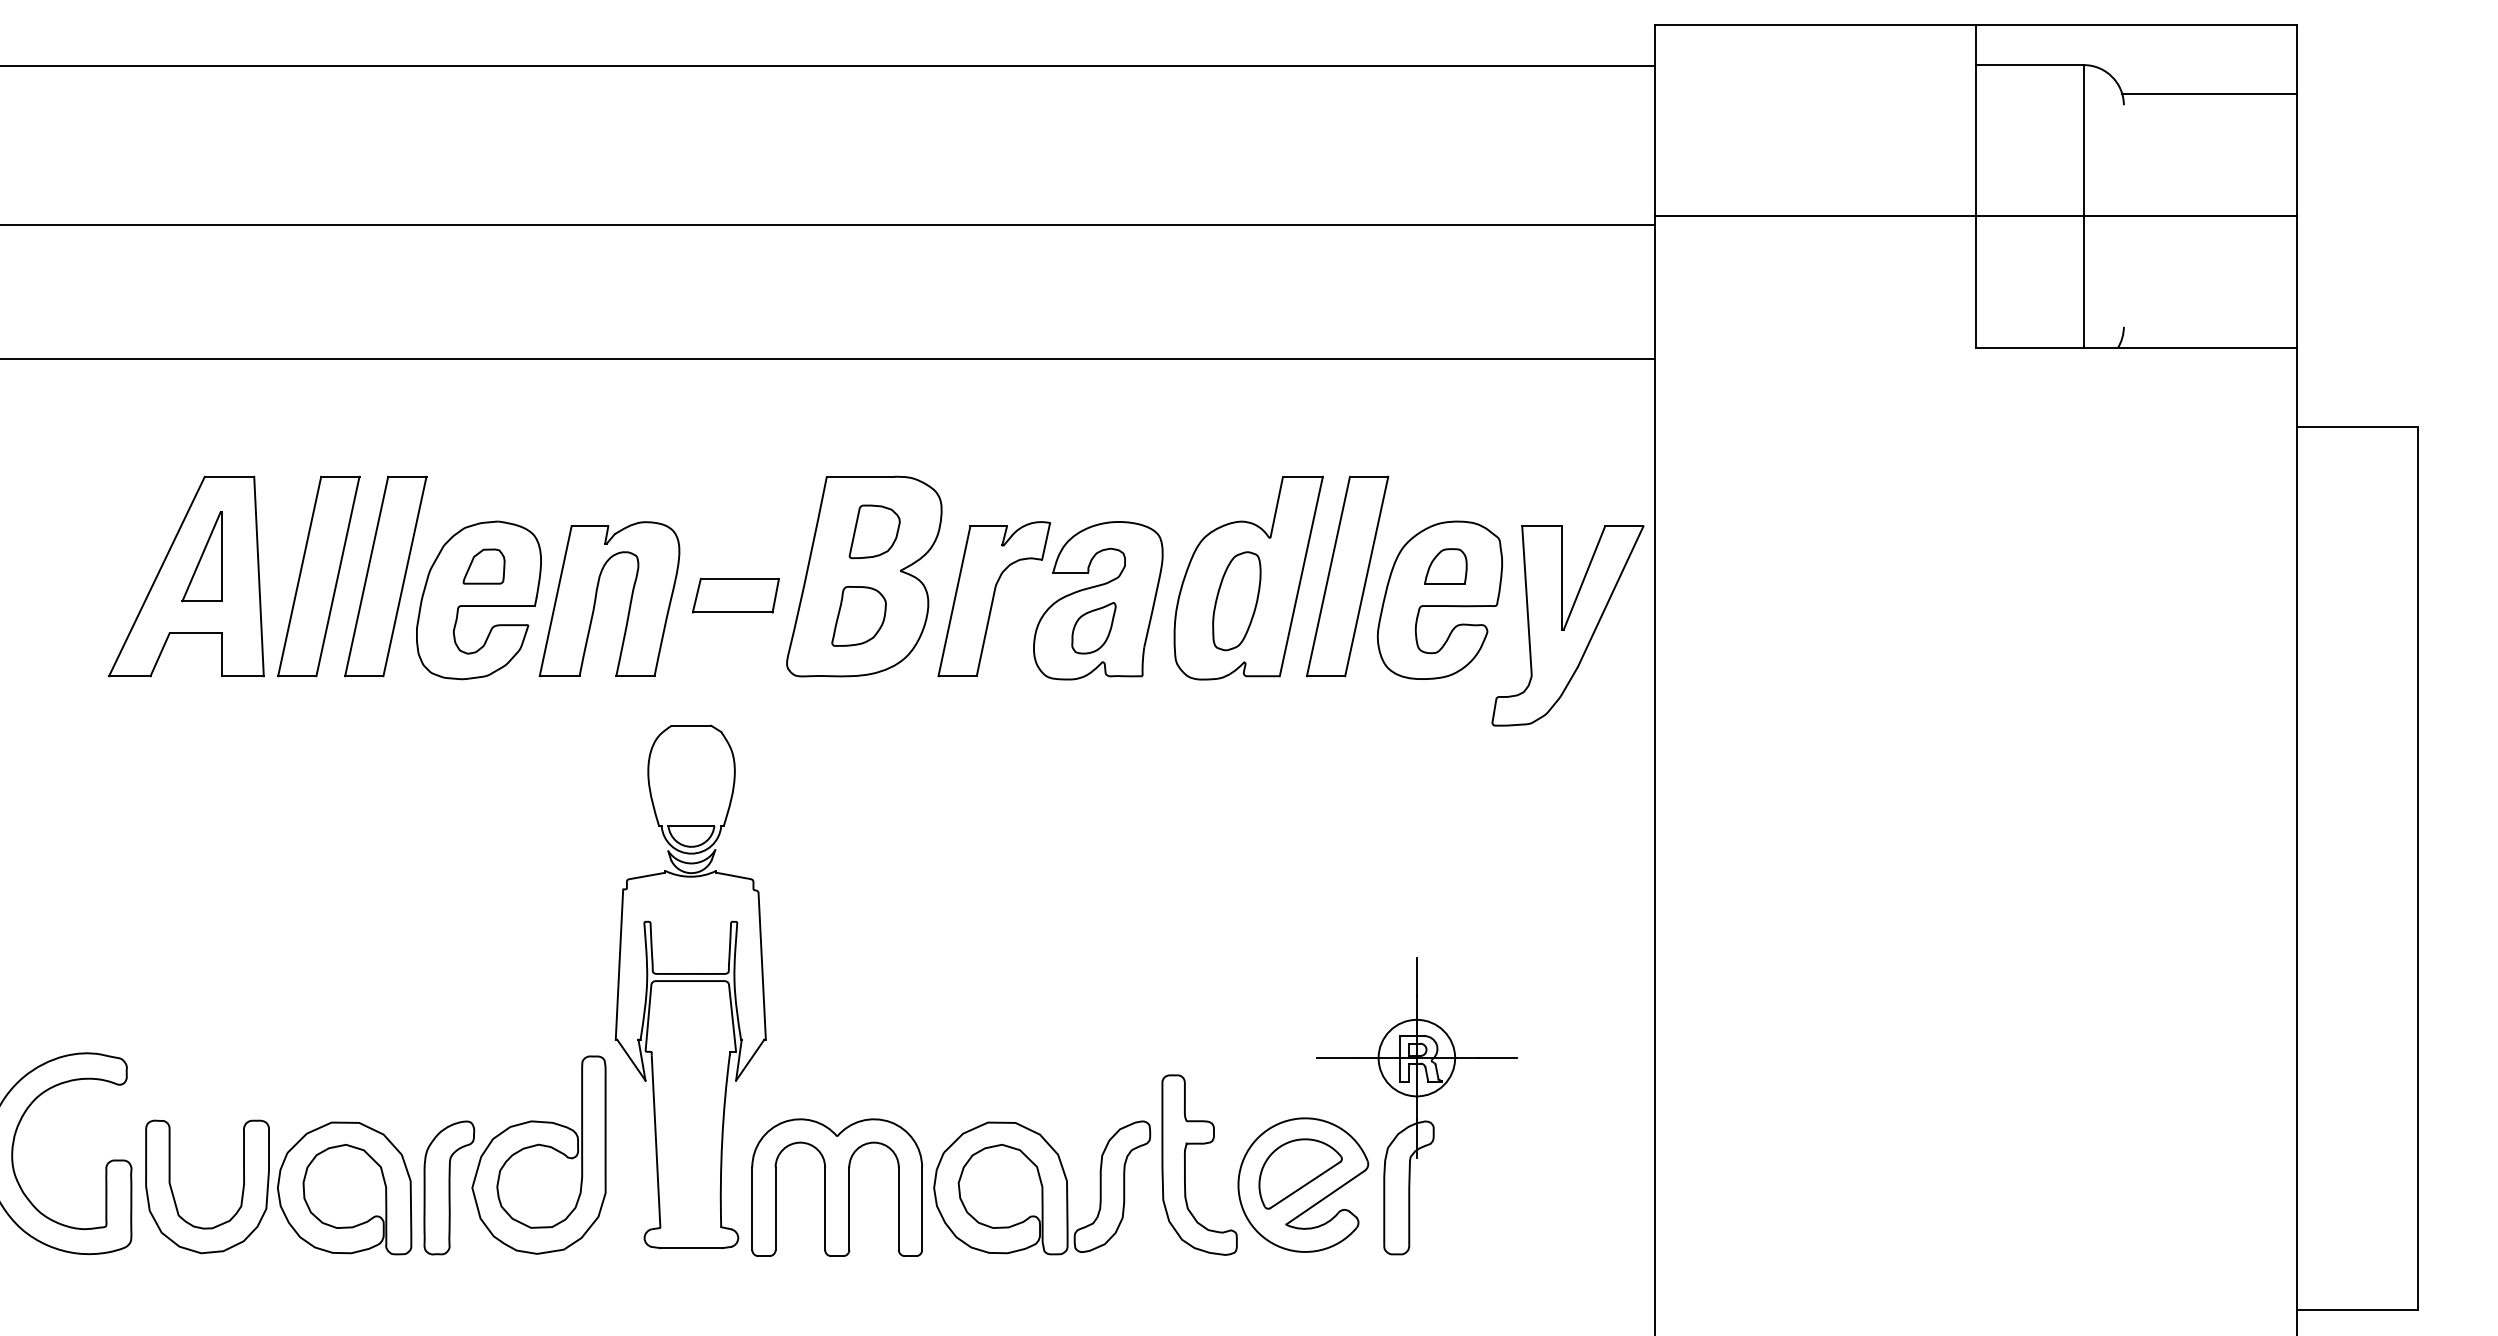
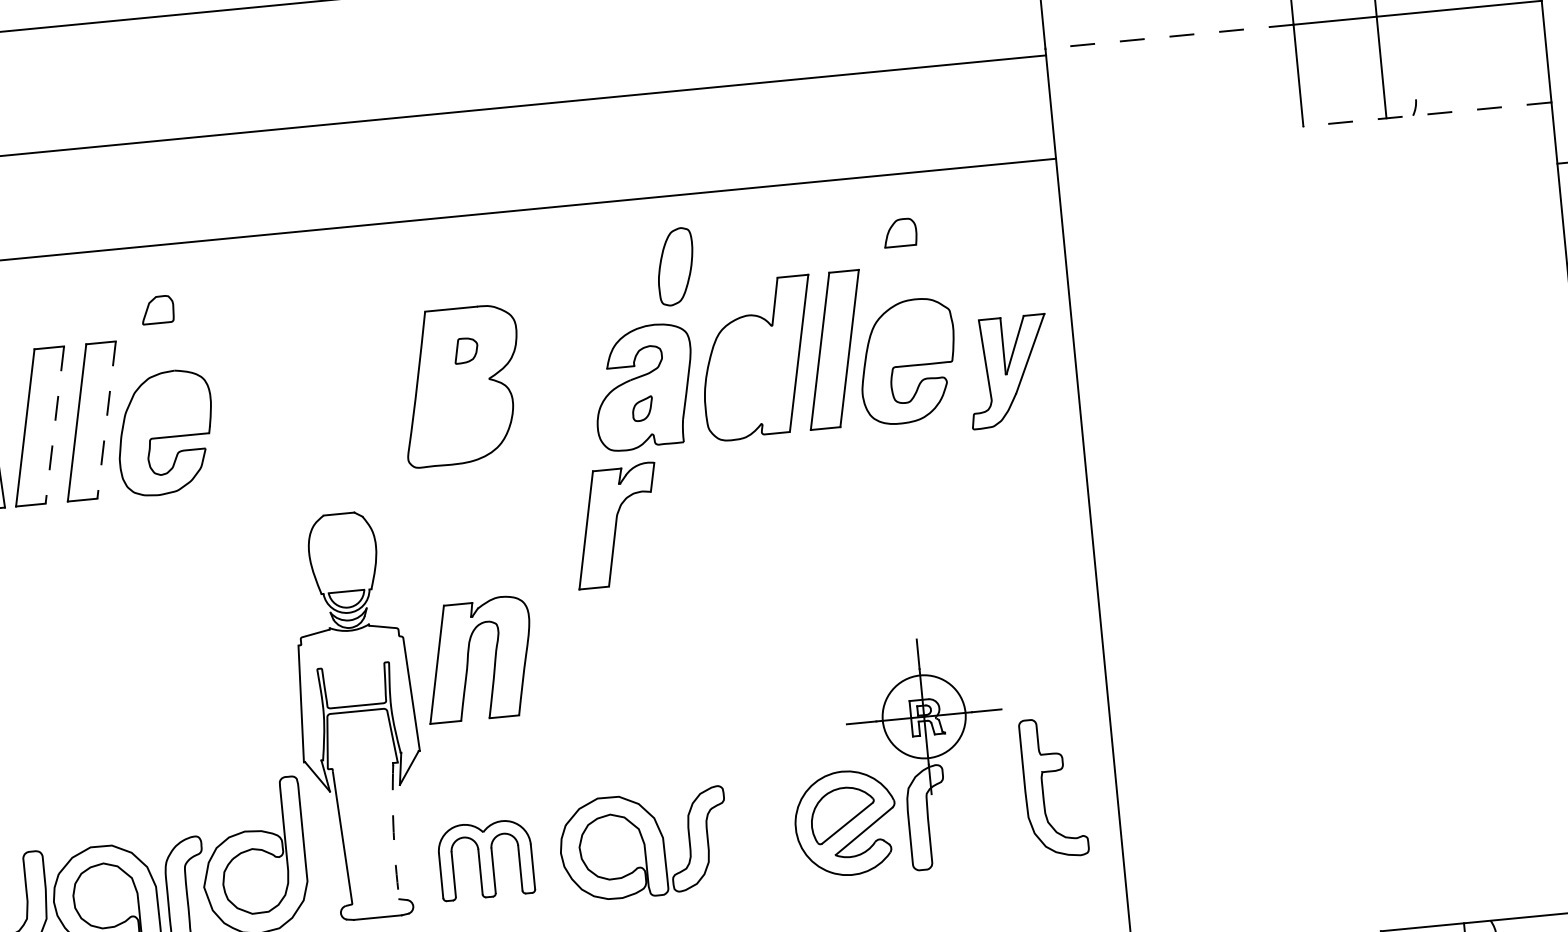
line: (1815, 216) -> (1169, 37), solid -> dashed
line: (2136, 347) -> (1427, 114), solid -> dashed
part: (874, 531) -> (466, 350), size x0.6
part: (483, 566) -> (157, 309), moved
part: (1445, 566) -> (899, 232), moved
line: (337, 576) -> (54, 425), solid -> dashed
line: (404, 576) -> (106, 420), solid -> dashed
part: (735, 595) -> (363, 410), removed
part: (596, 599) -> (468, 660), moved
part: (994, 599) -> (617, 526), moved
part: (1236, 601) -> (675, 267), moved
part: (858, 616) -> (459, 417), removed
part: (1567, 625) -> (1008, 371), size x0.7
part: (1093, 628) -> (642, 409), size x0.6
circle: (1416, 1057) -> (923, 716), size x1.4
arc: (722, 1140) -> (393, 832), solid -> dashed
part: (1185, 1164) -> (1043, 788), moved
part: (836, 1187) -> (485, 859), size x0.7

